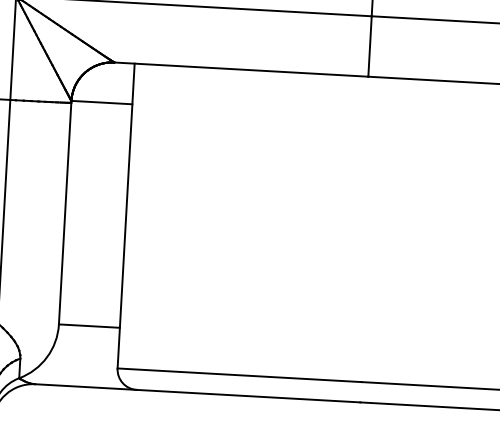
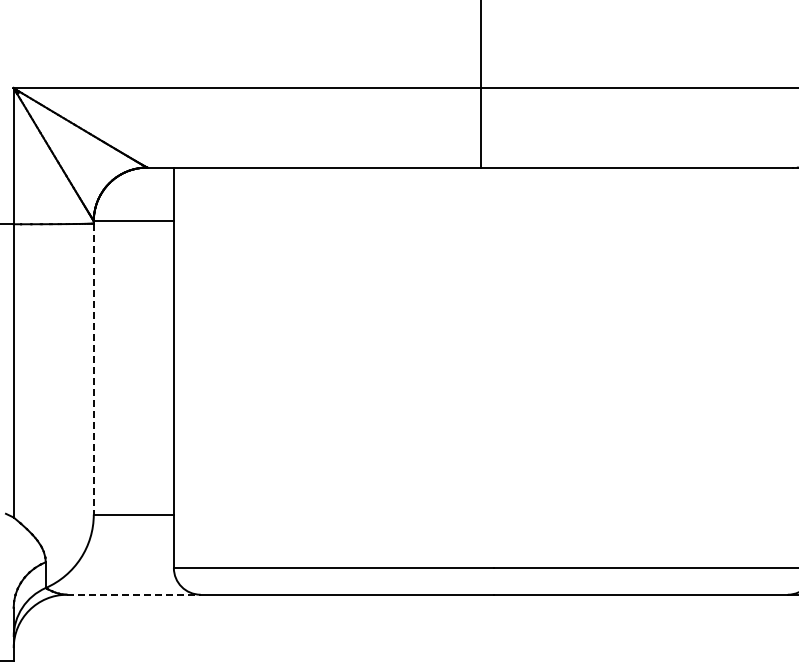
line: (64, 213) -> (93, 369), solid -> dashed
line: (85, 386) -> (133, 594), solid -> dashed

